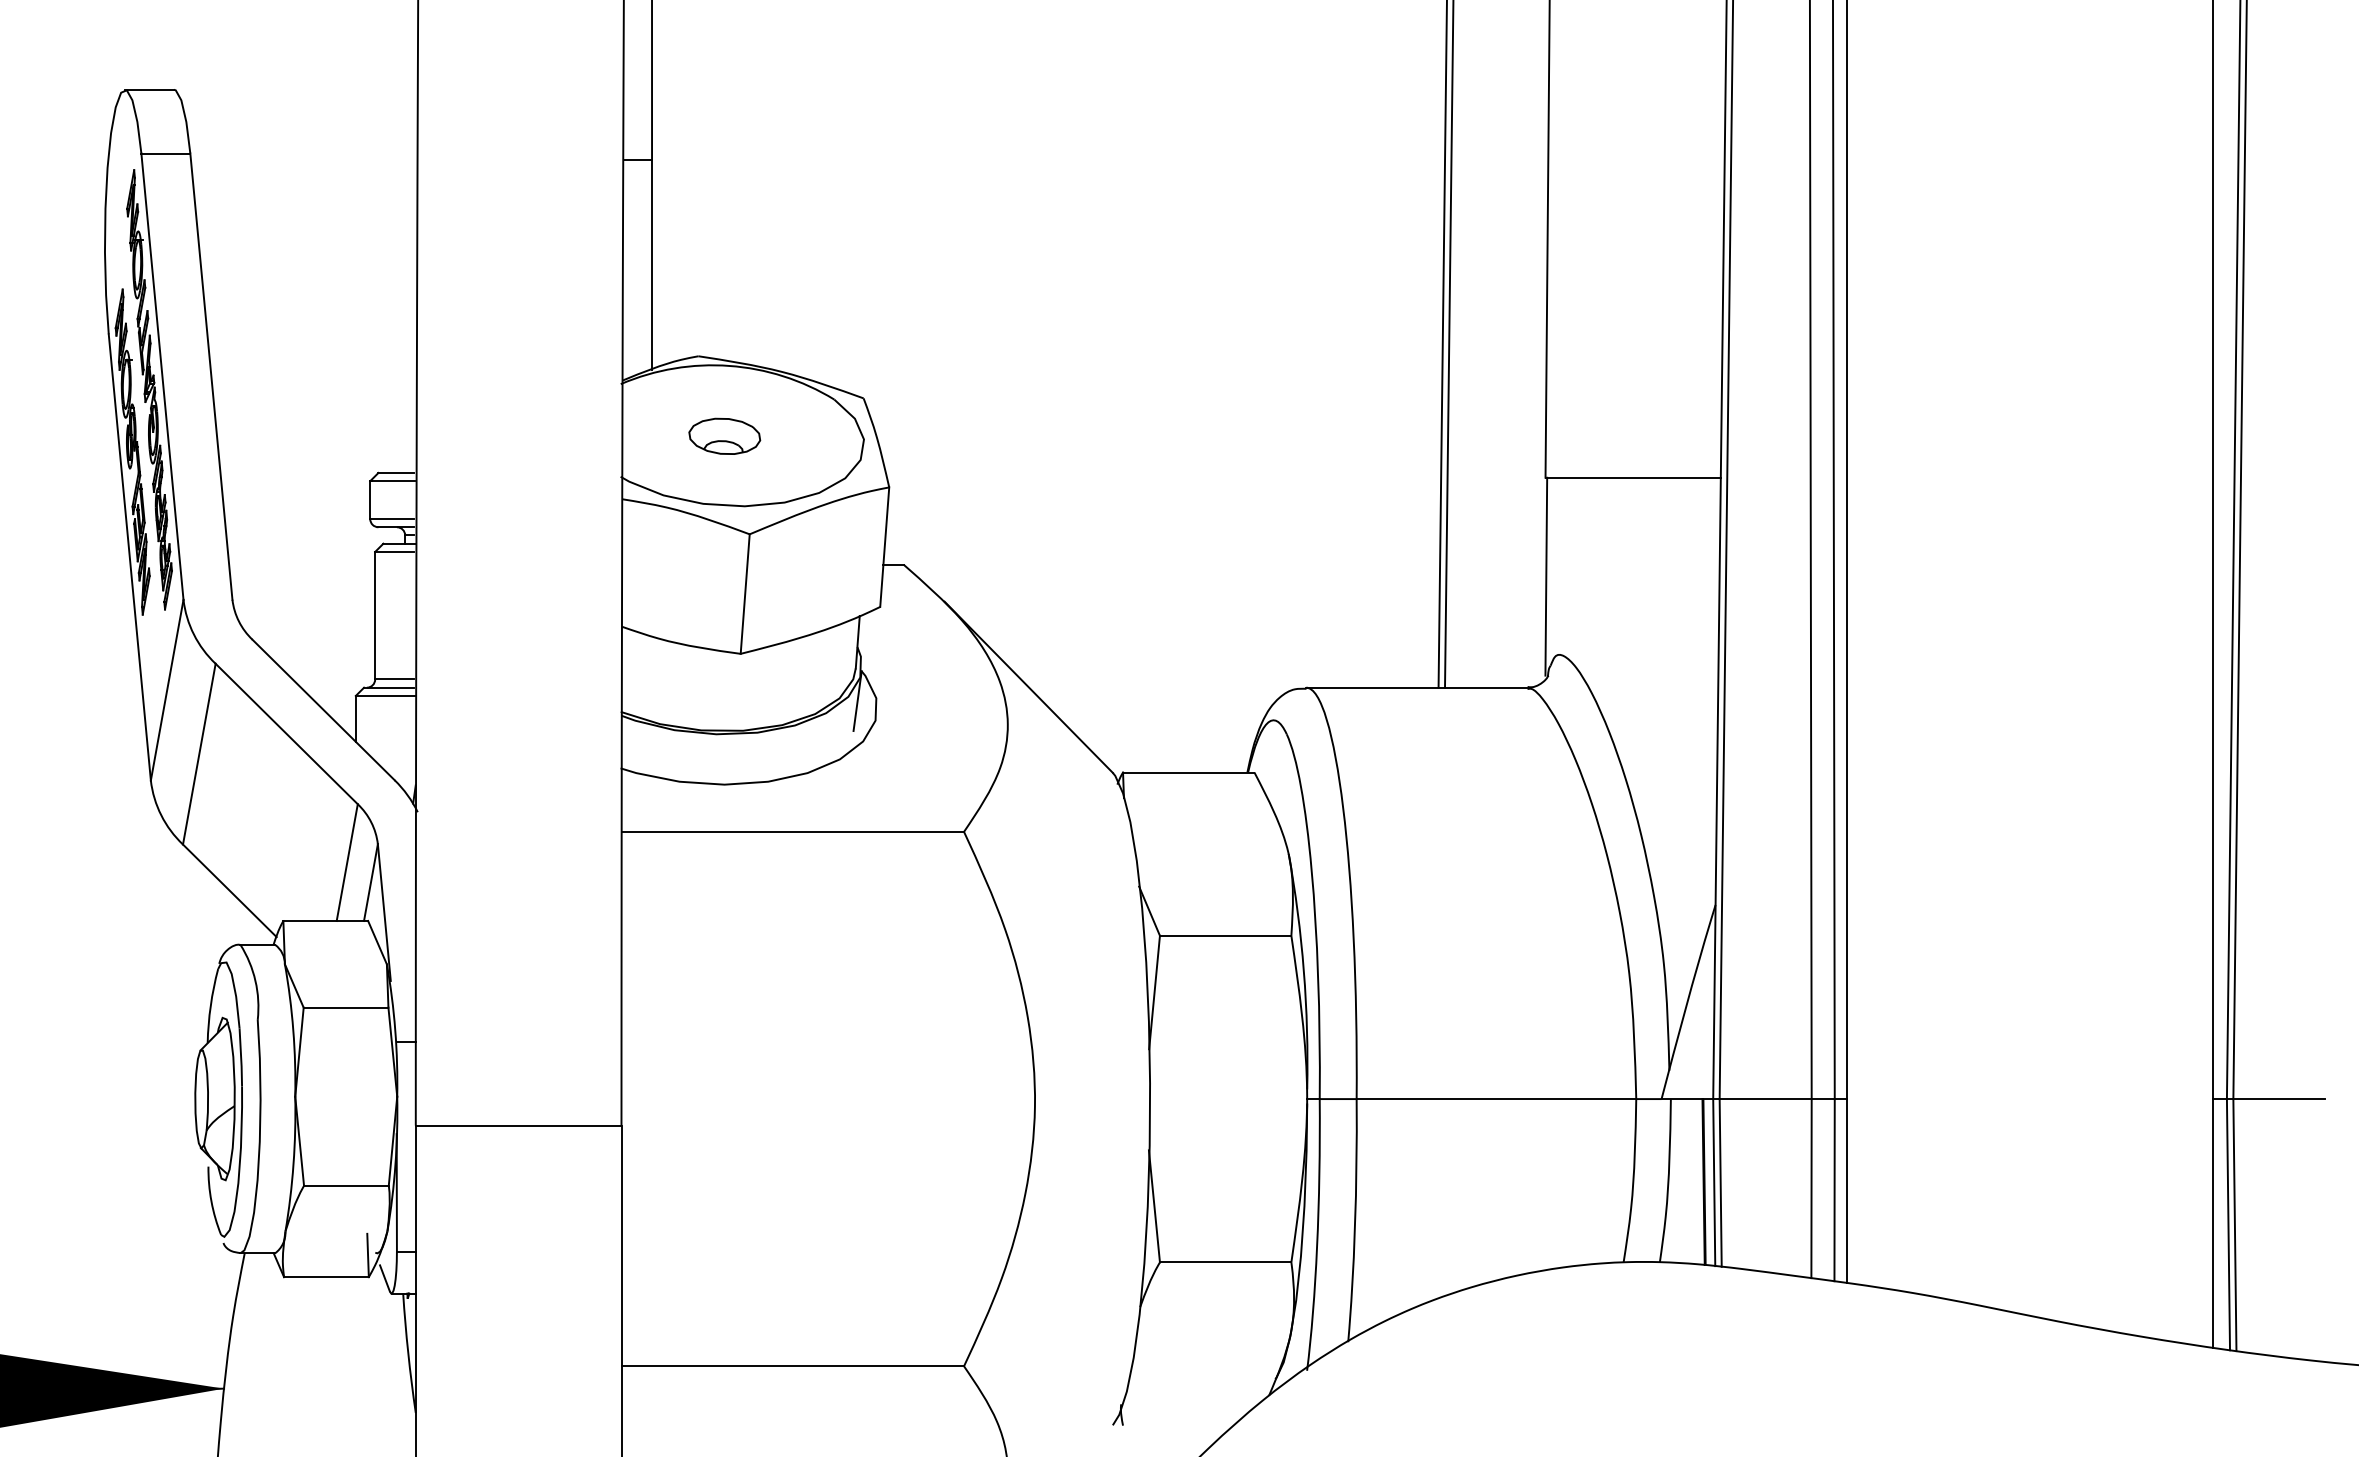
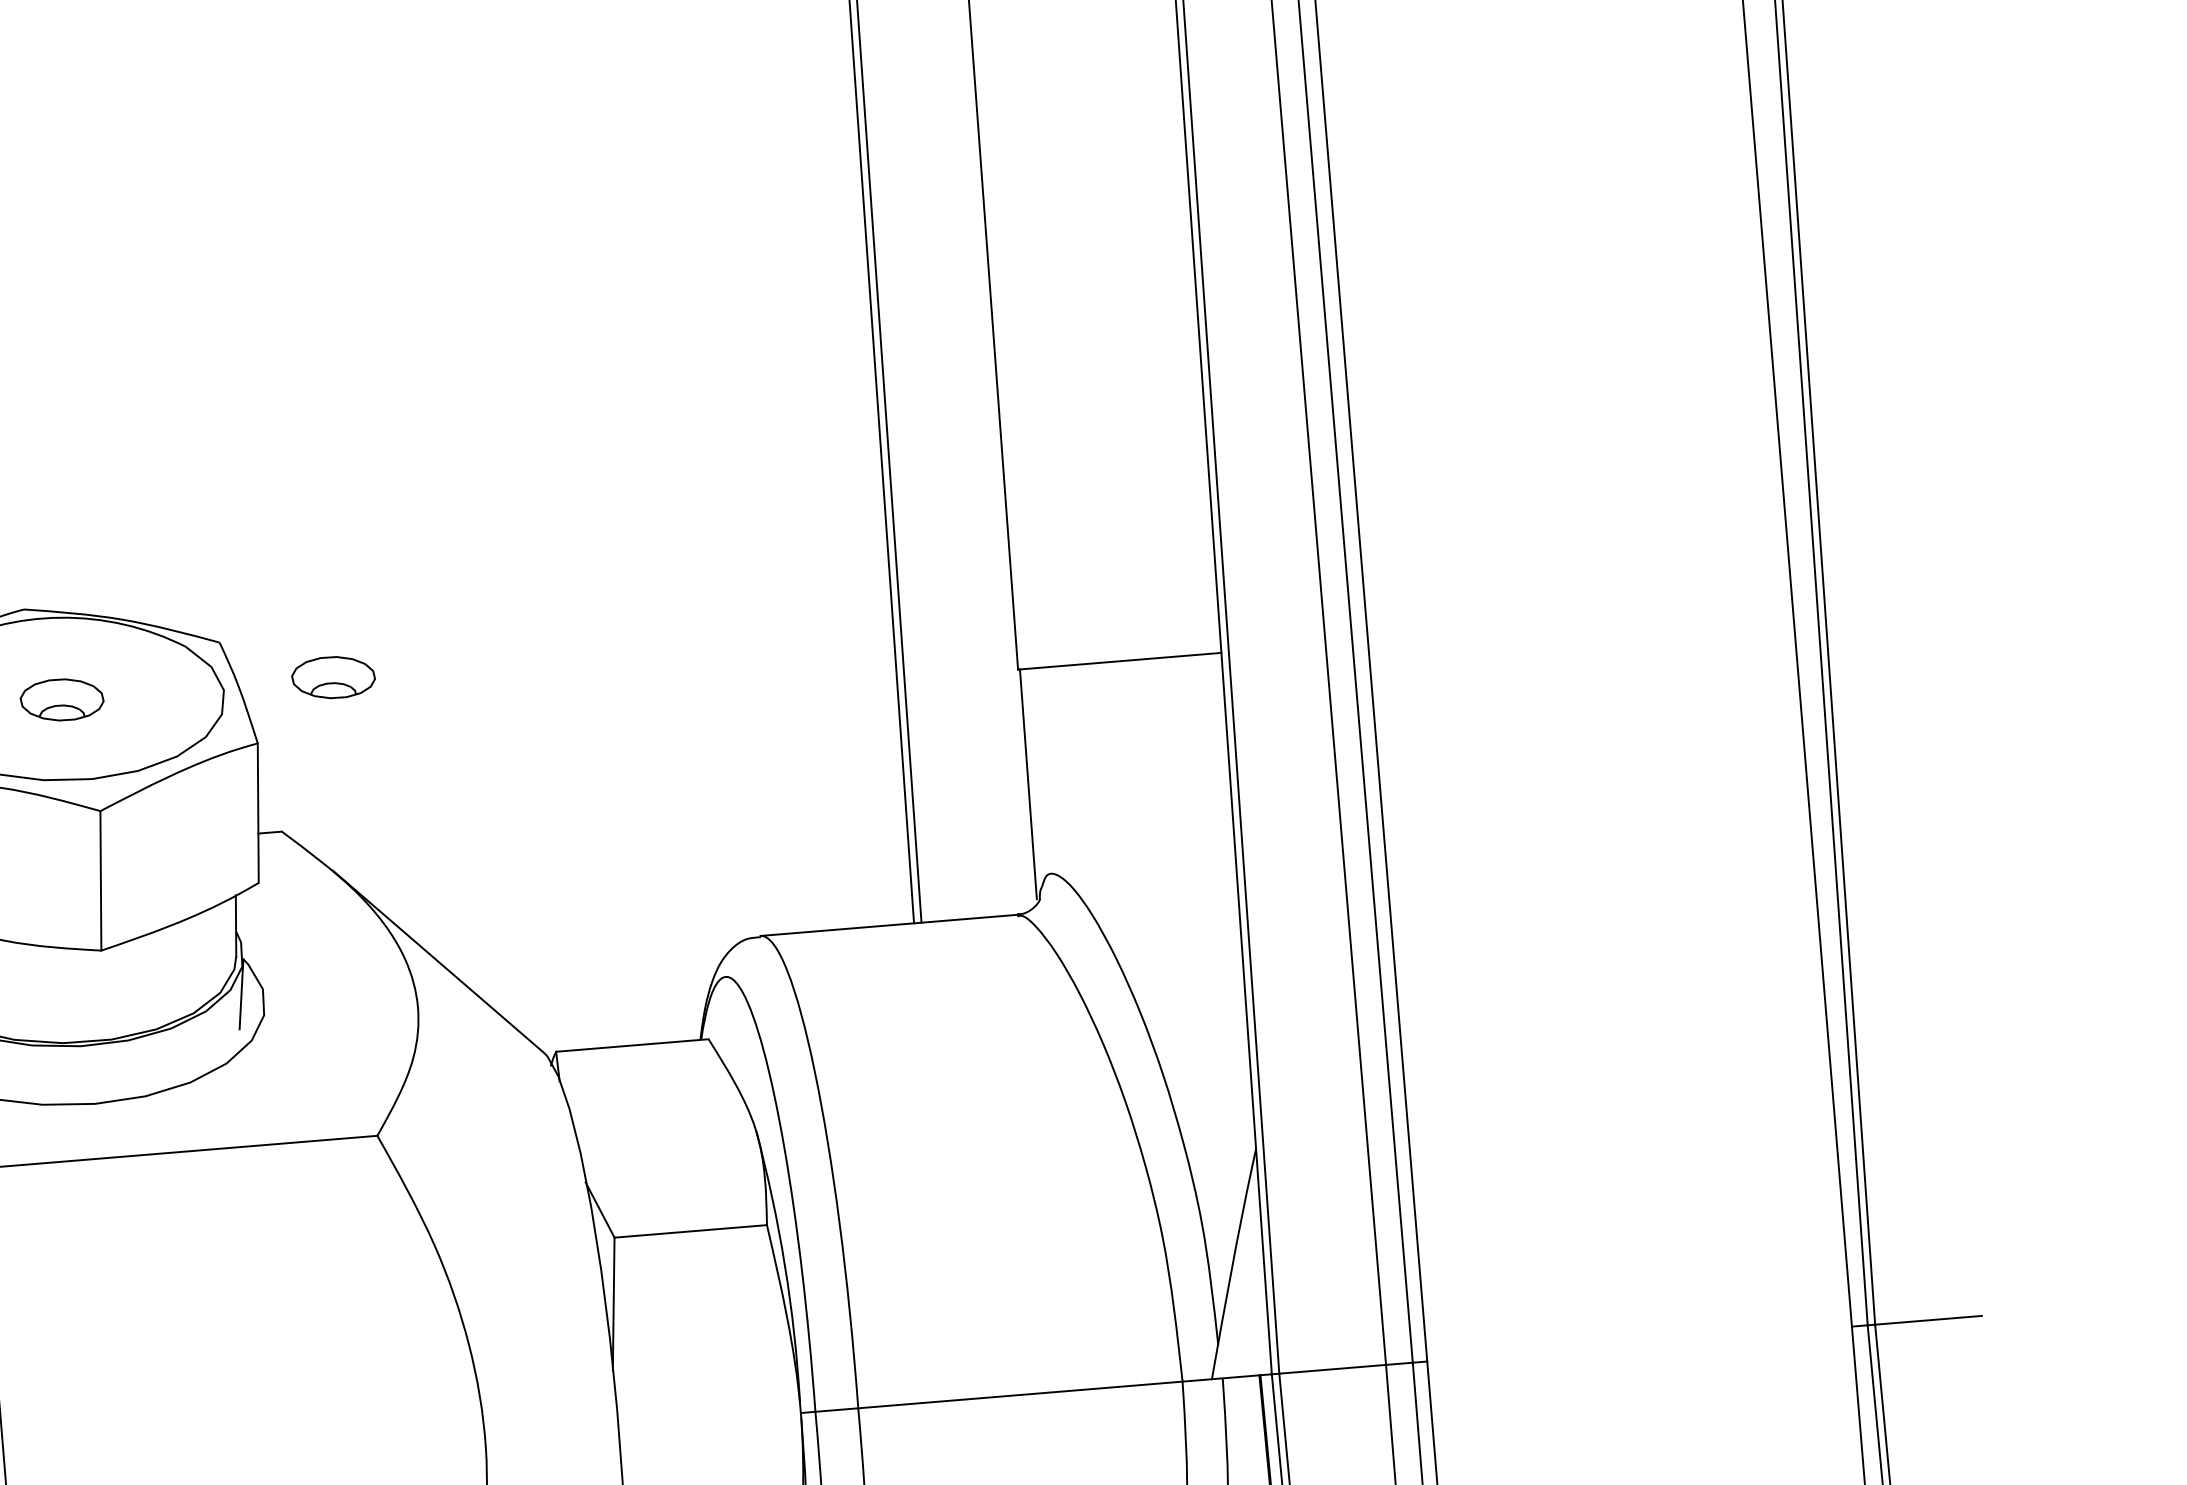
part: (958, 435) -> (333, 676), added

